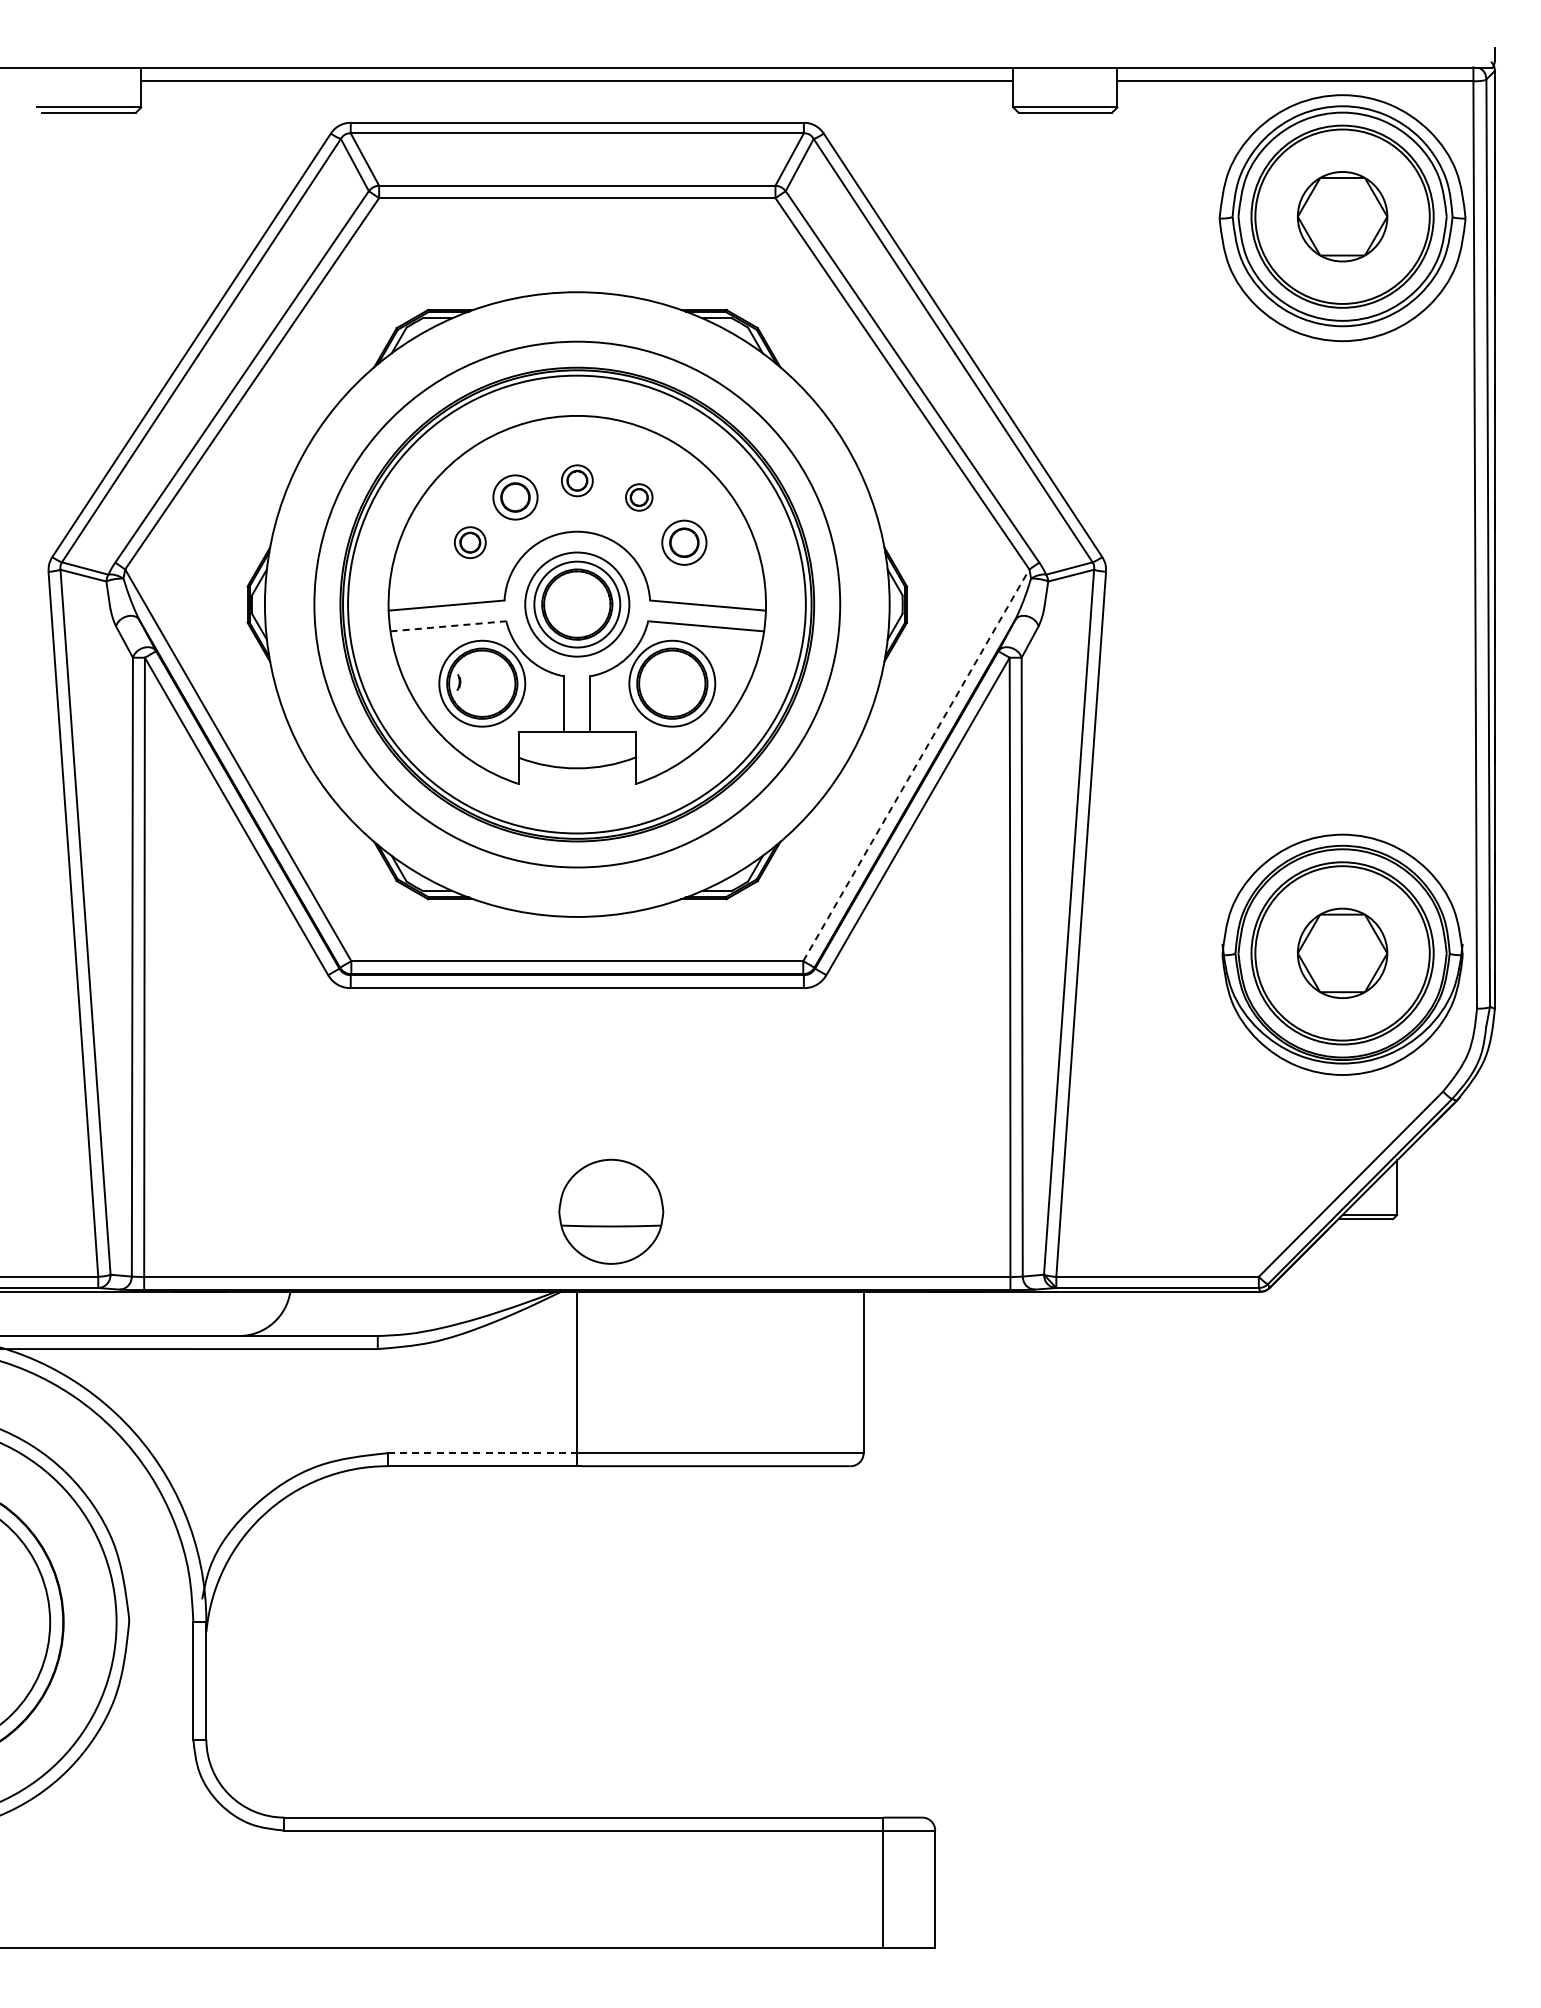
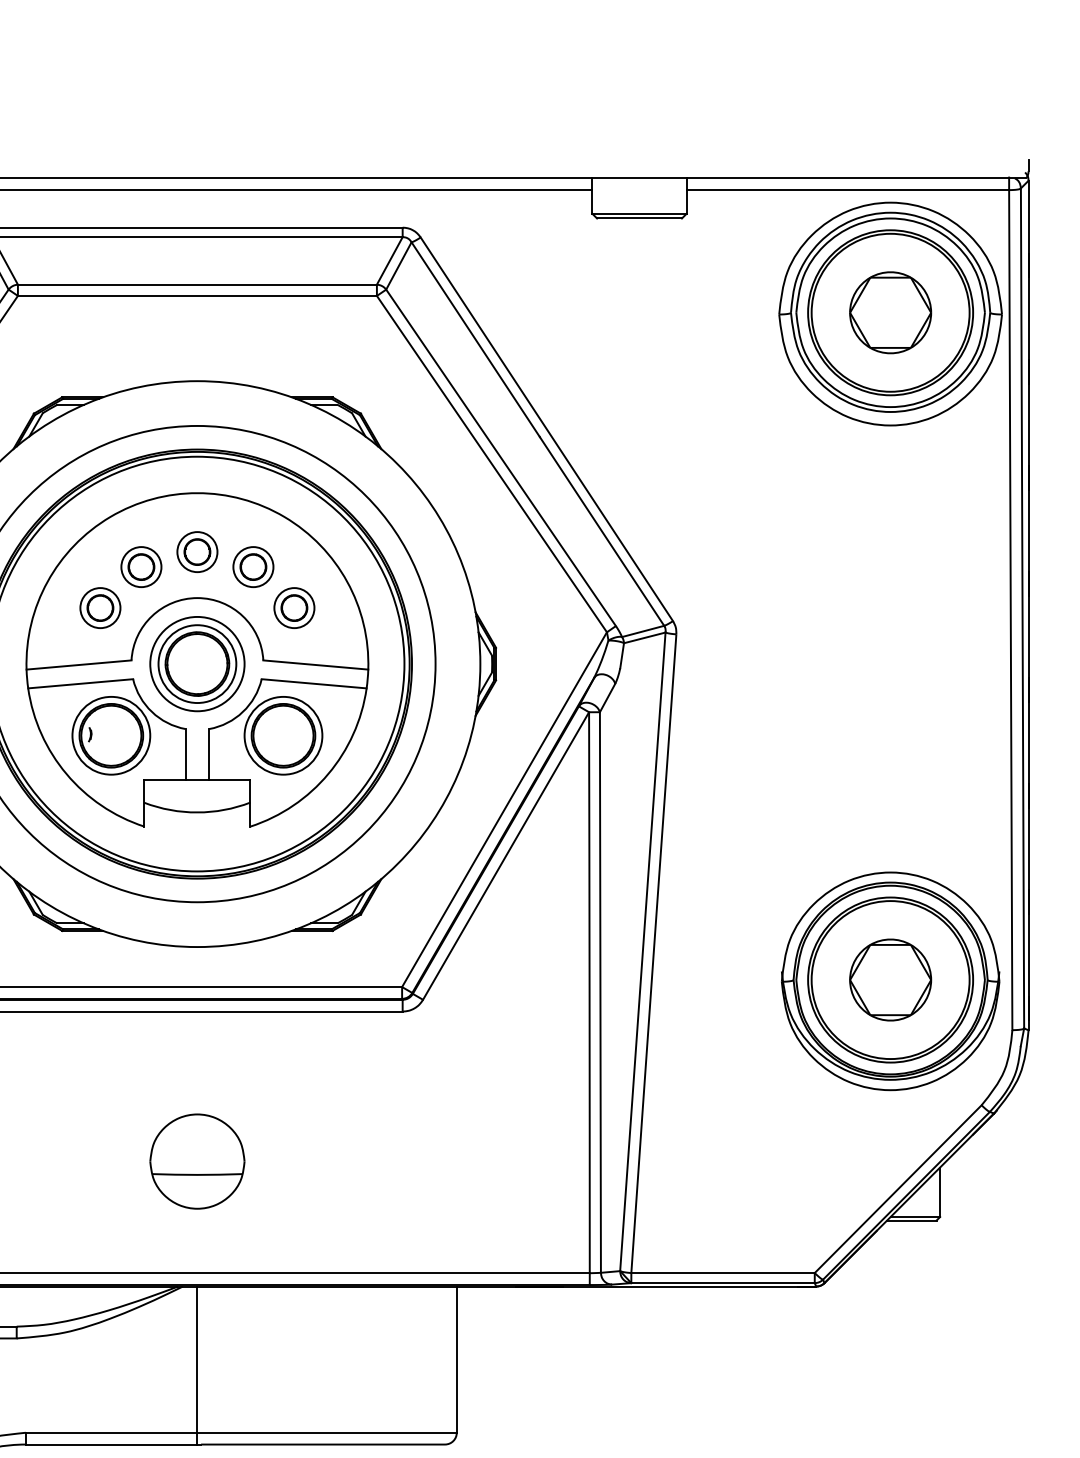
part: (577, 480) -> (197, 551), size x1.43
part: (639, 497) -> (253, 567), size x1.67
part: (470, 542) -> (100, 607), size x1.43
line: (448, 626) -> (80, 683), dashed -> solid
line: (916, 764) -> (504, 808), dashed -> solid
part: (611, 1211) -> (197, 1161), moved
line: (482, 1453) -> (111, 1433), dashed -> solid

